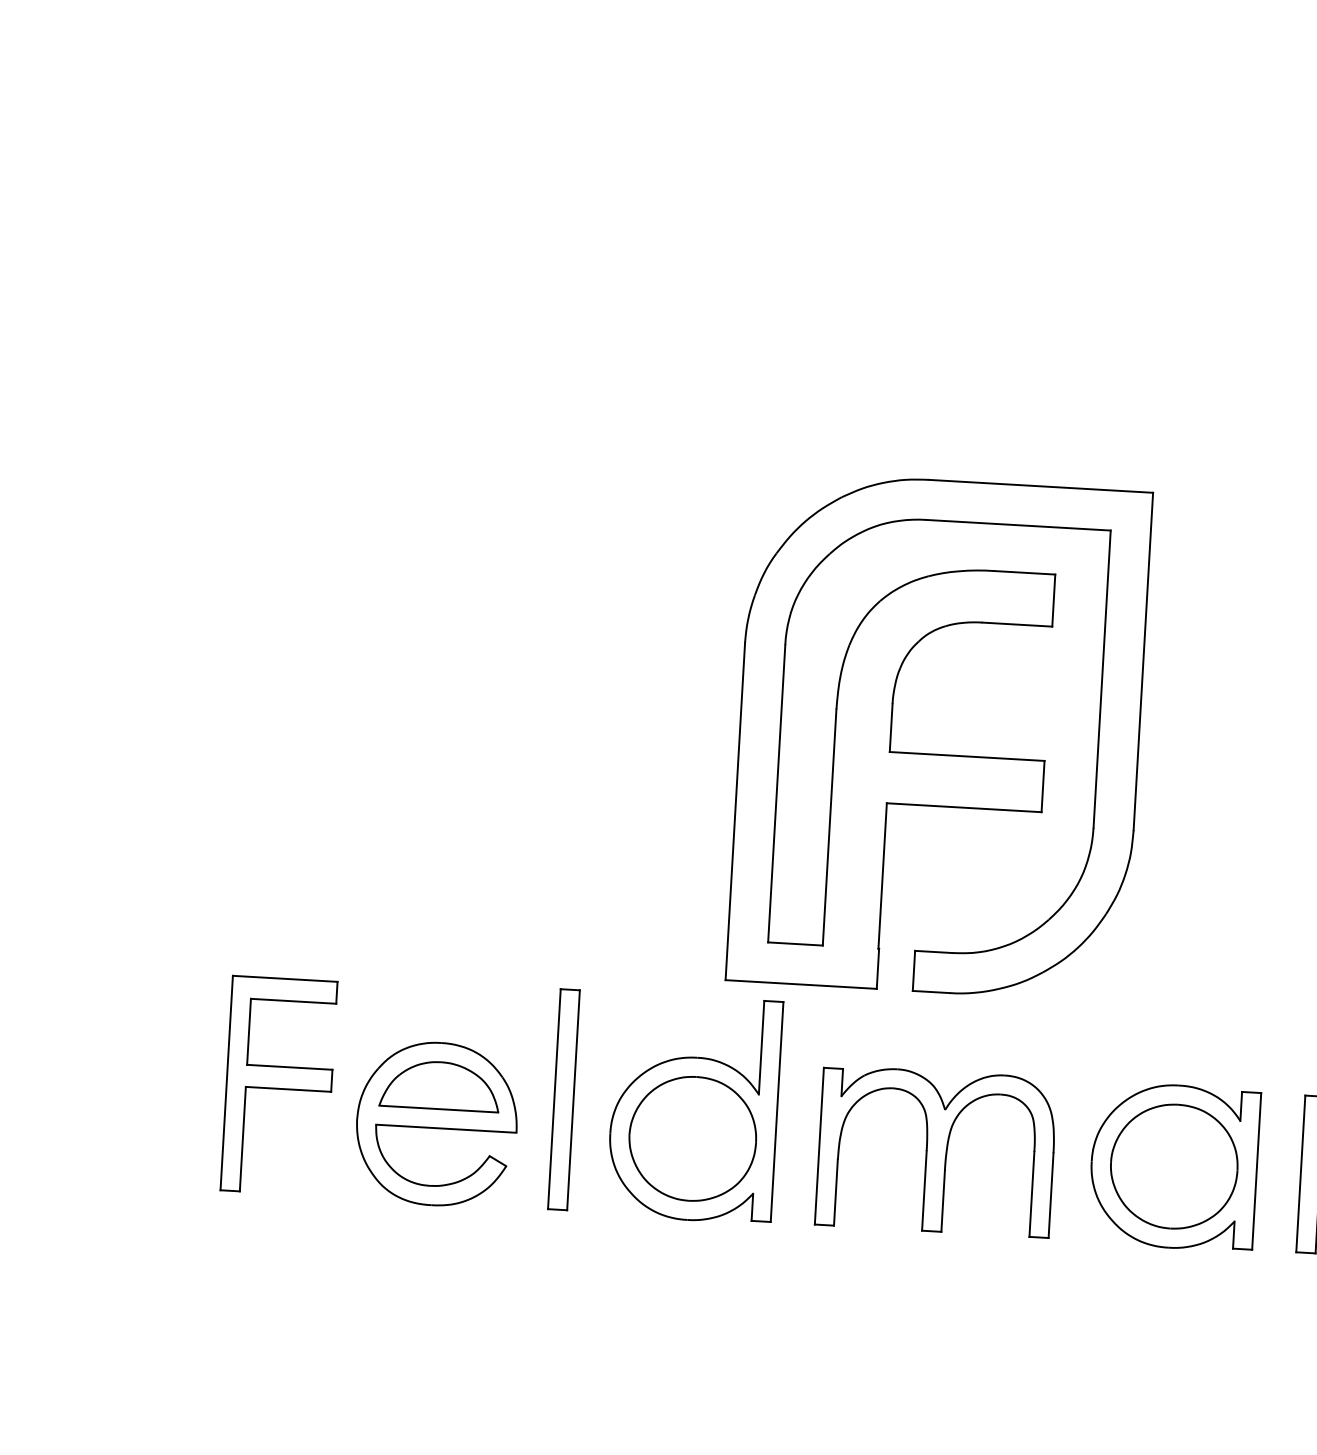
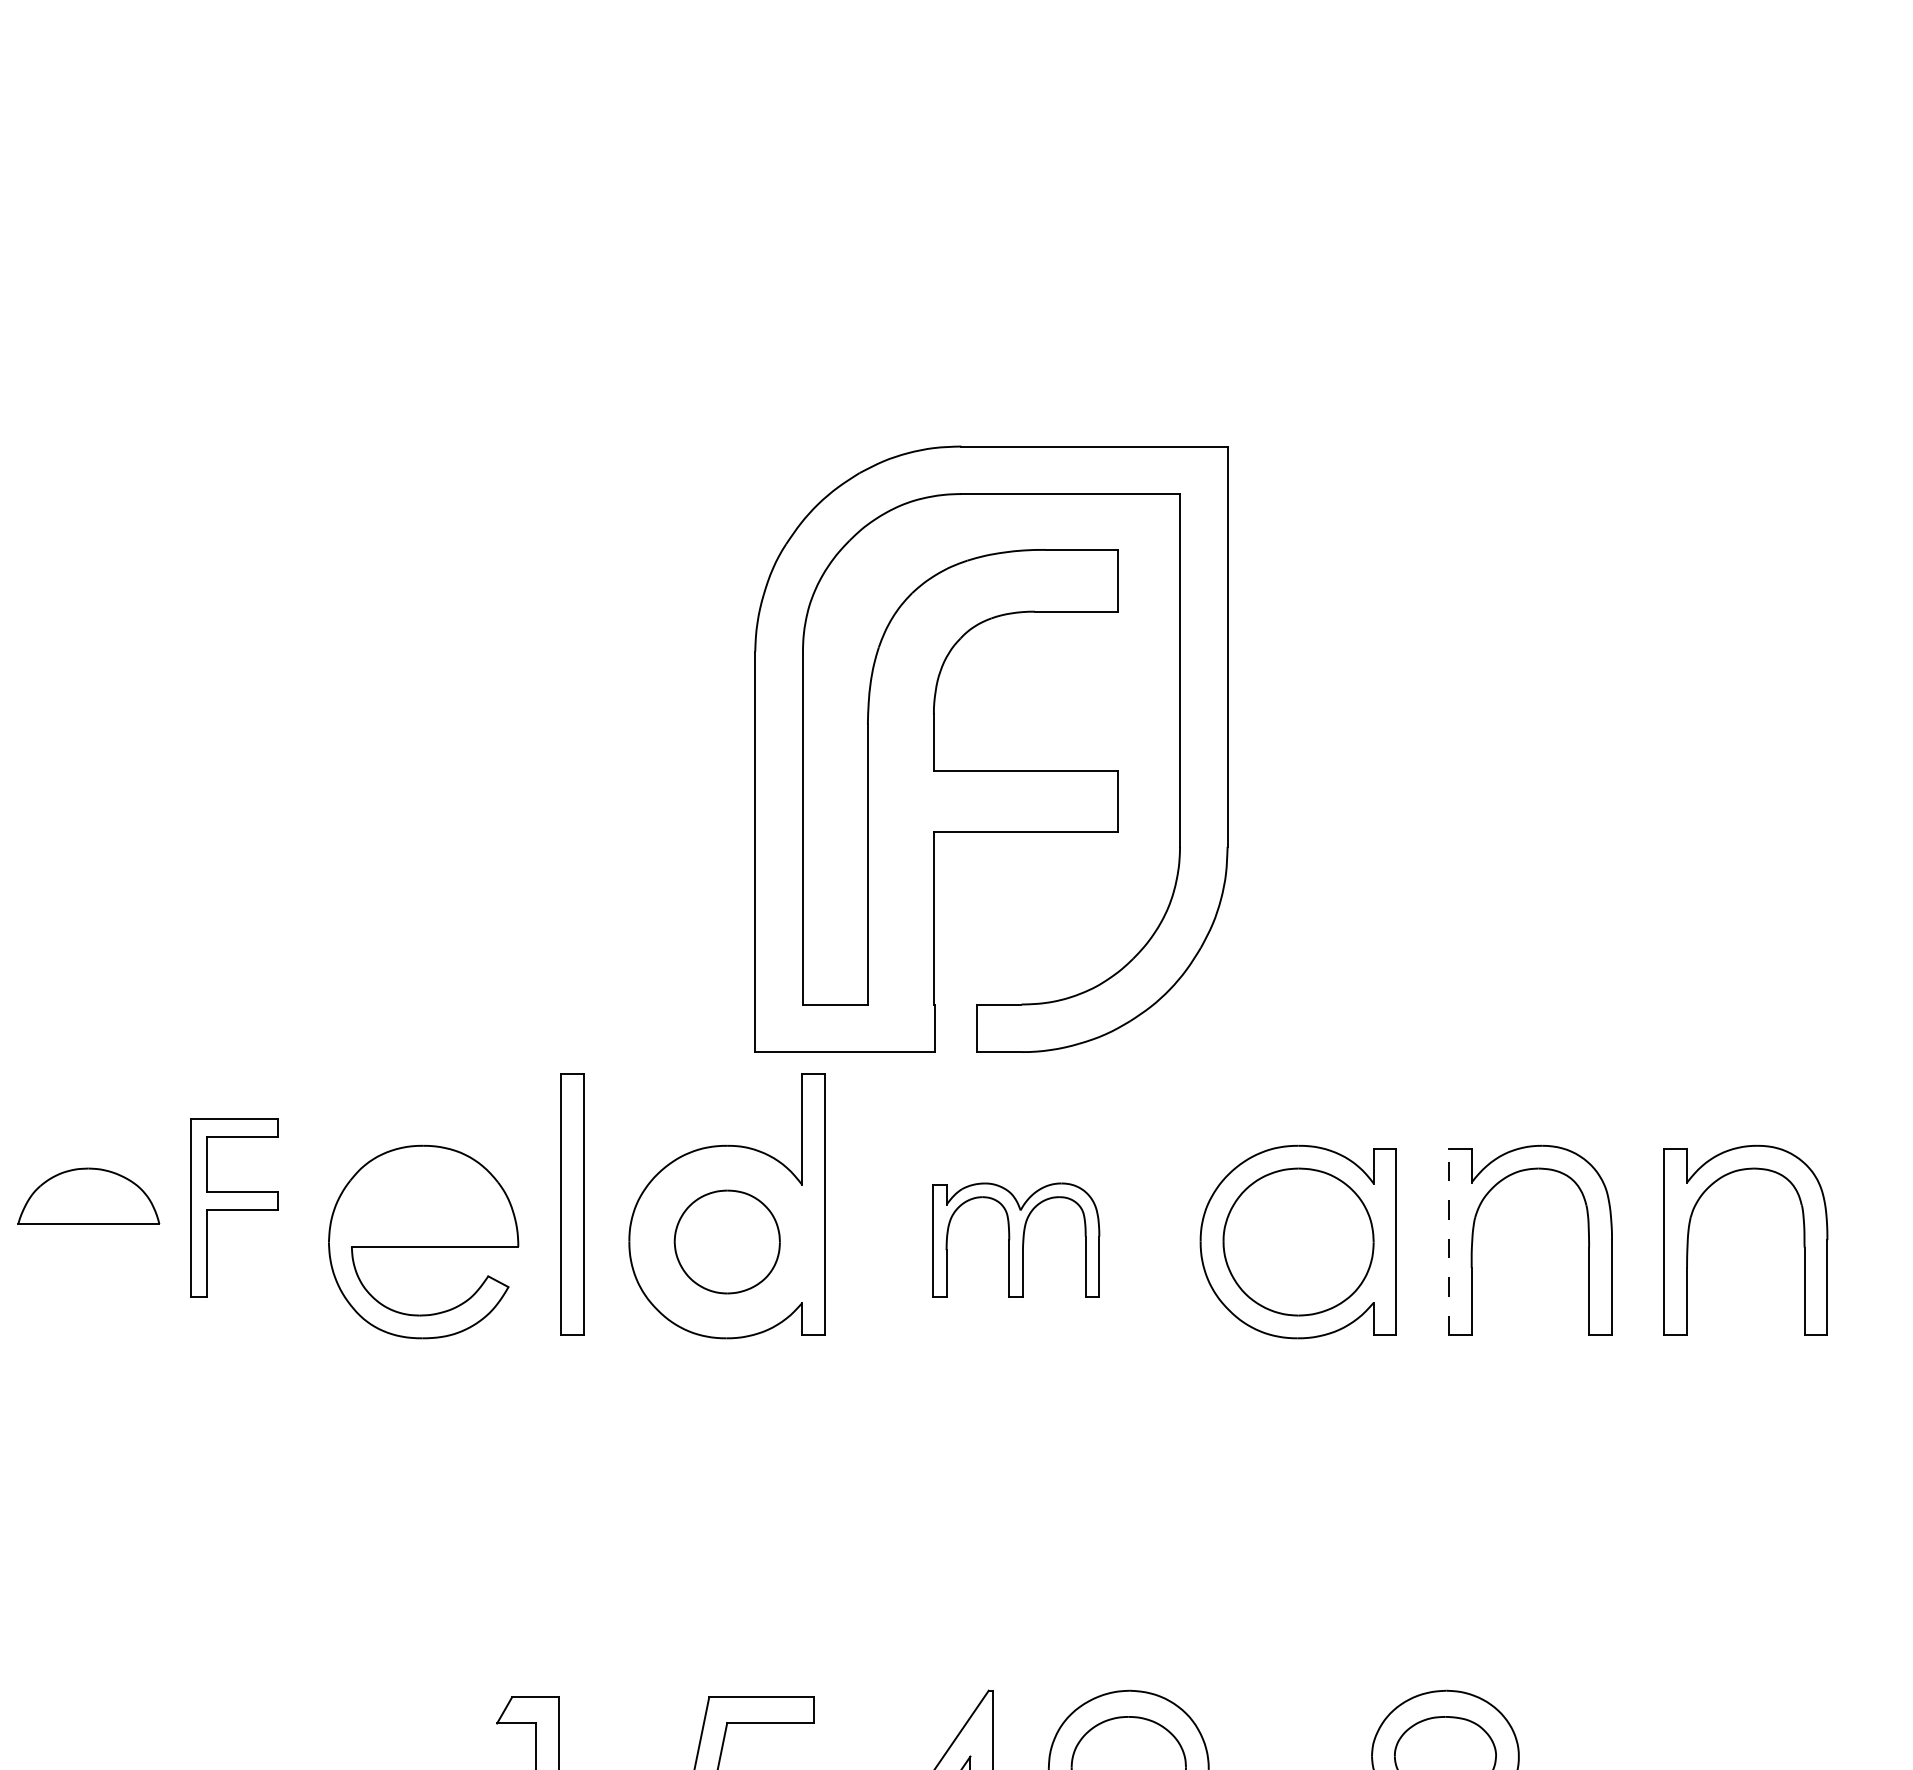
part: (439, 1084) -> (88, 1195), moved
part: (278, 1085) -> (233, 1207), size x0.7
part: (693, 1138) -> (727, 1241), size x0.7
part: (935, 1150) -> (1015, 1239), size x0.6
line: (1300, 1174) -> (1448, 1242), solid -> dashed

